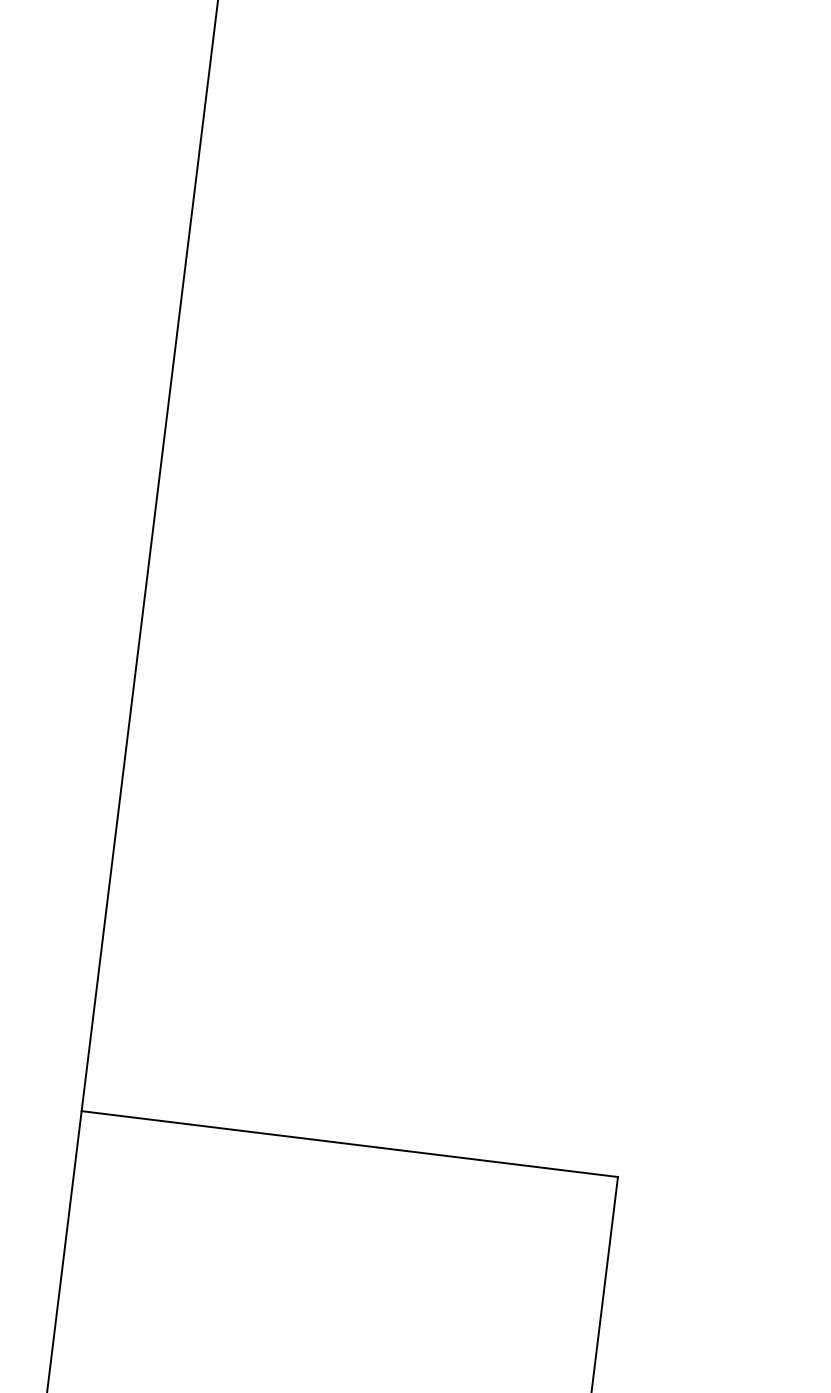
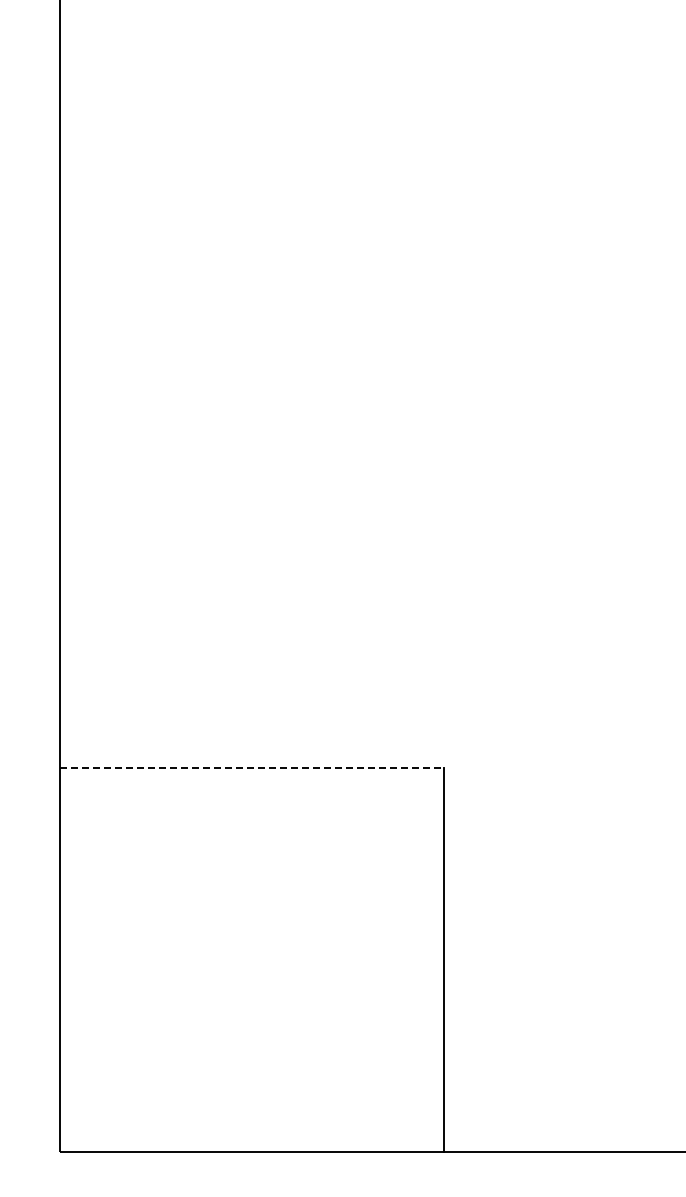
line: (350, 1144) -> (252, 767), solid -> dashed

